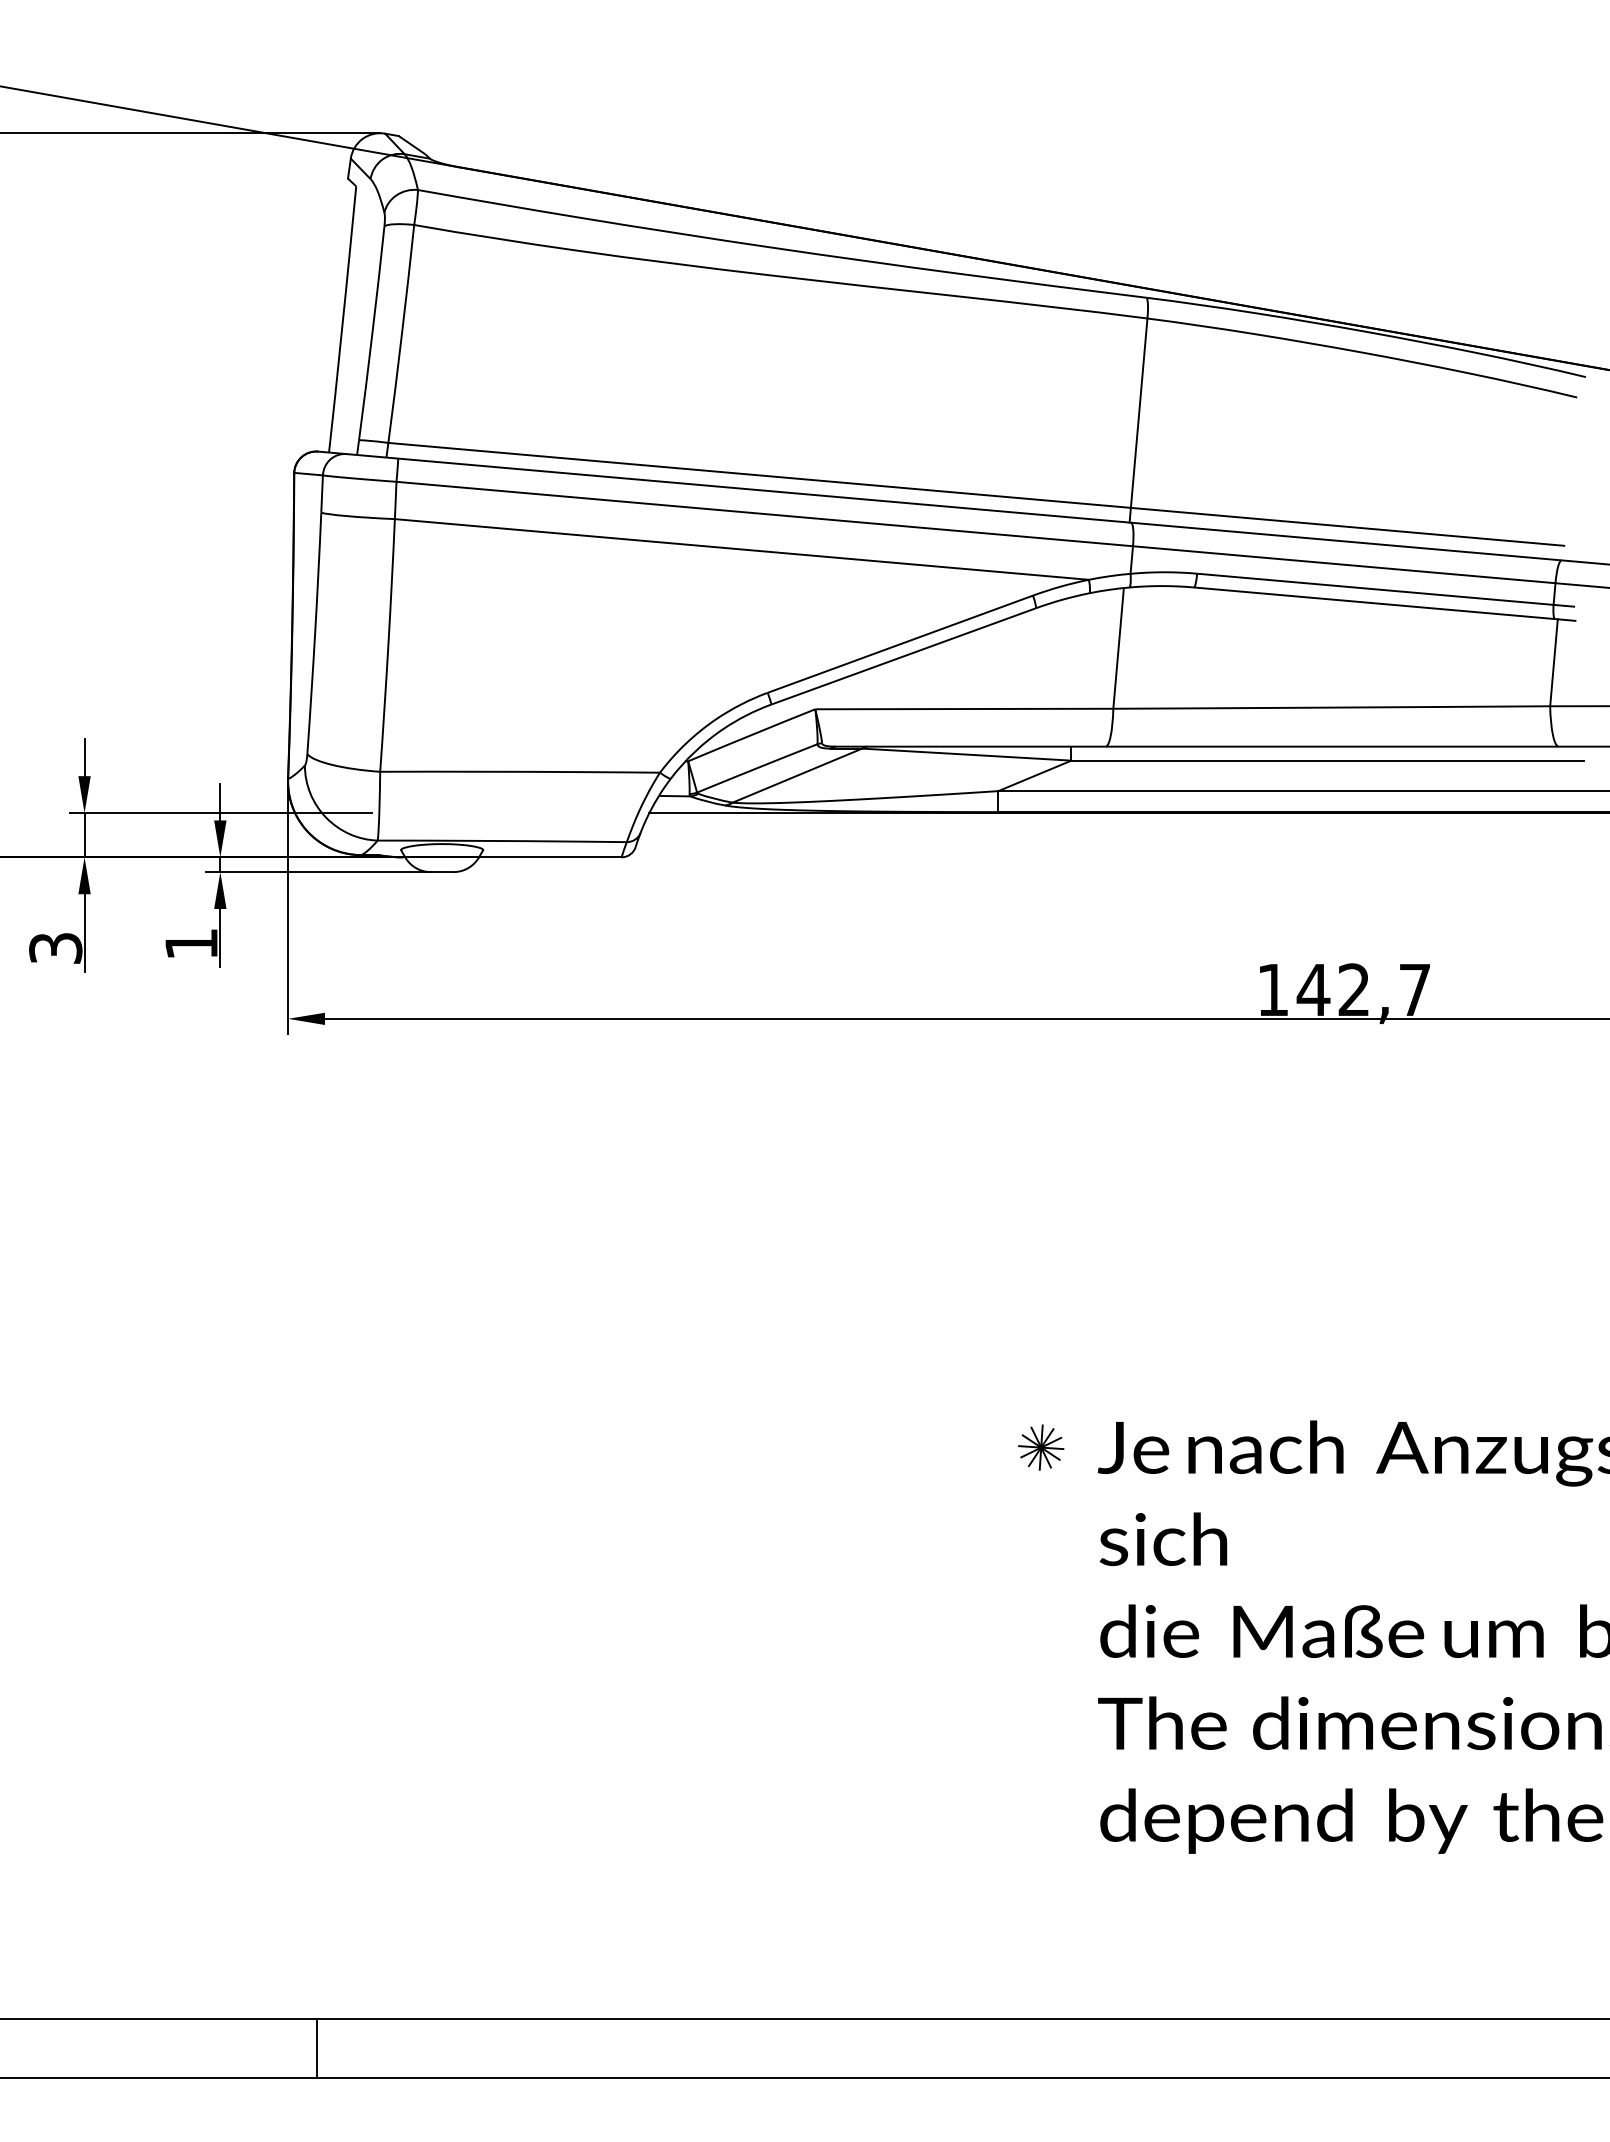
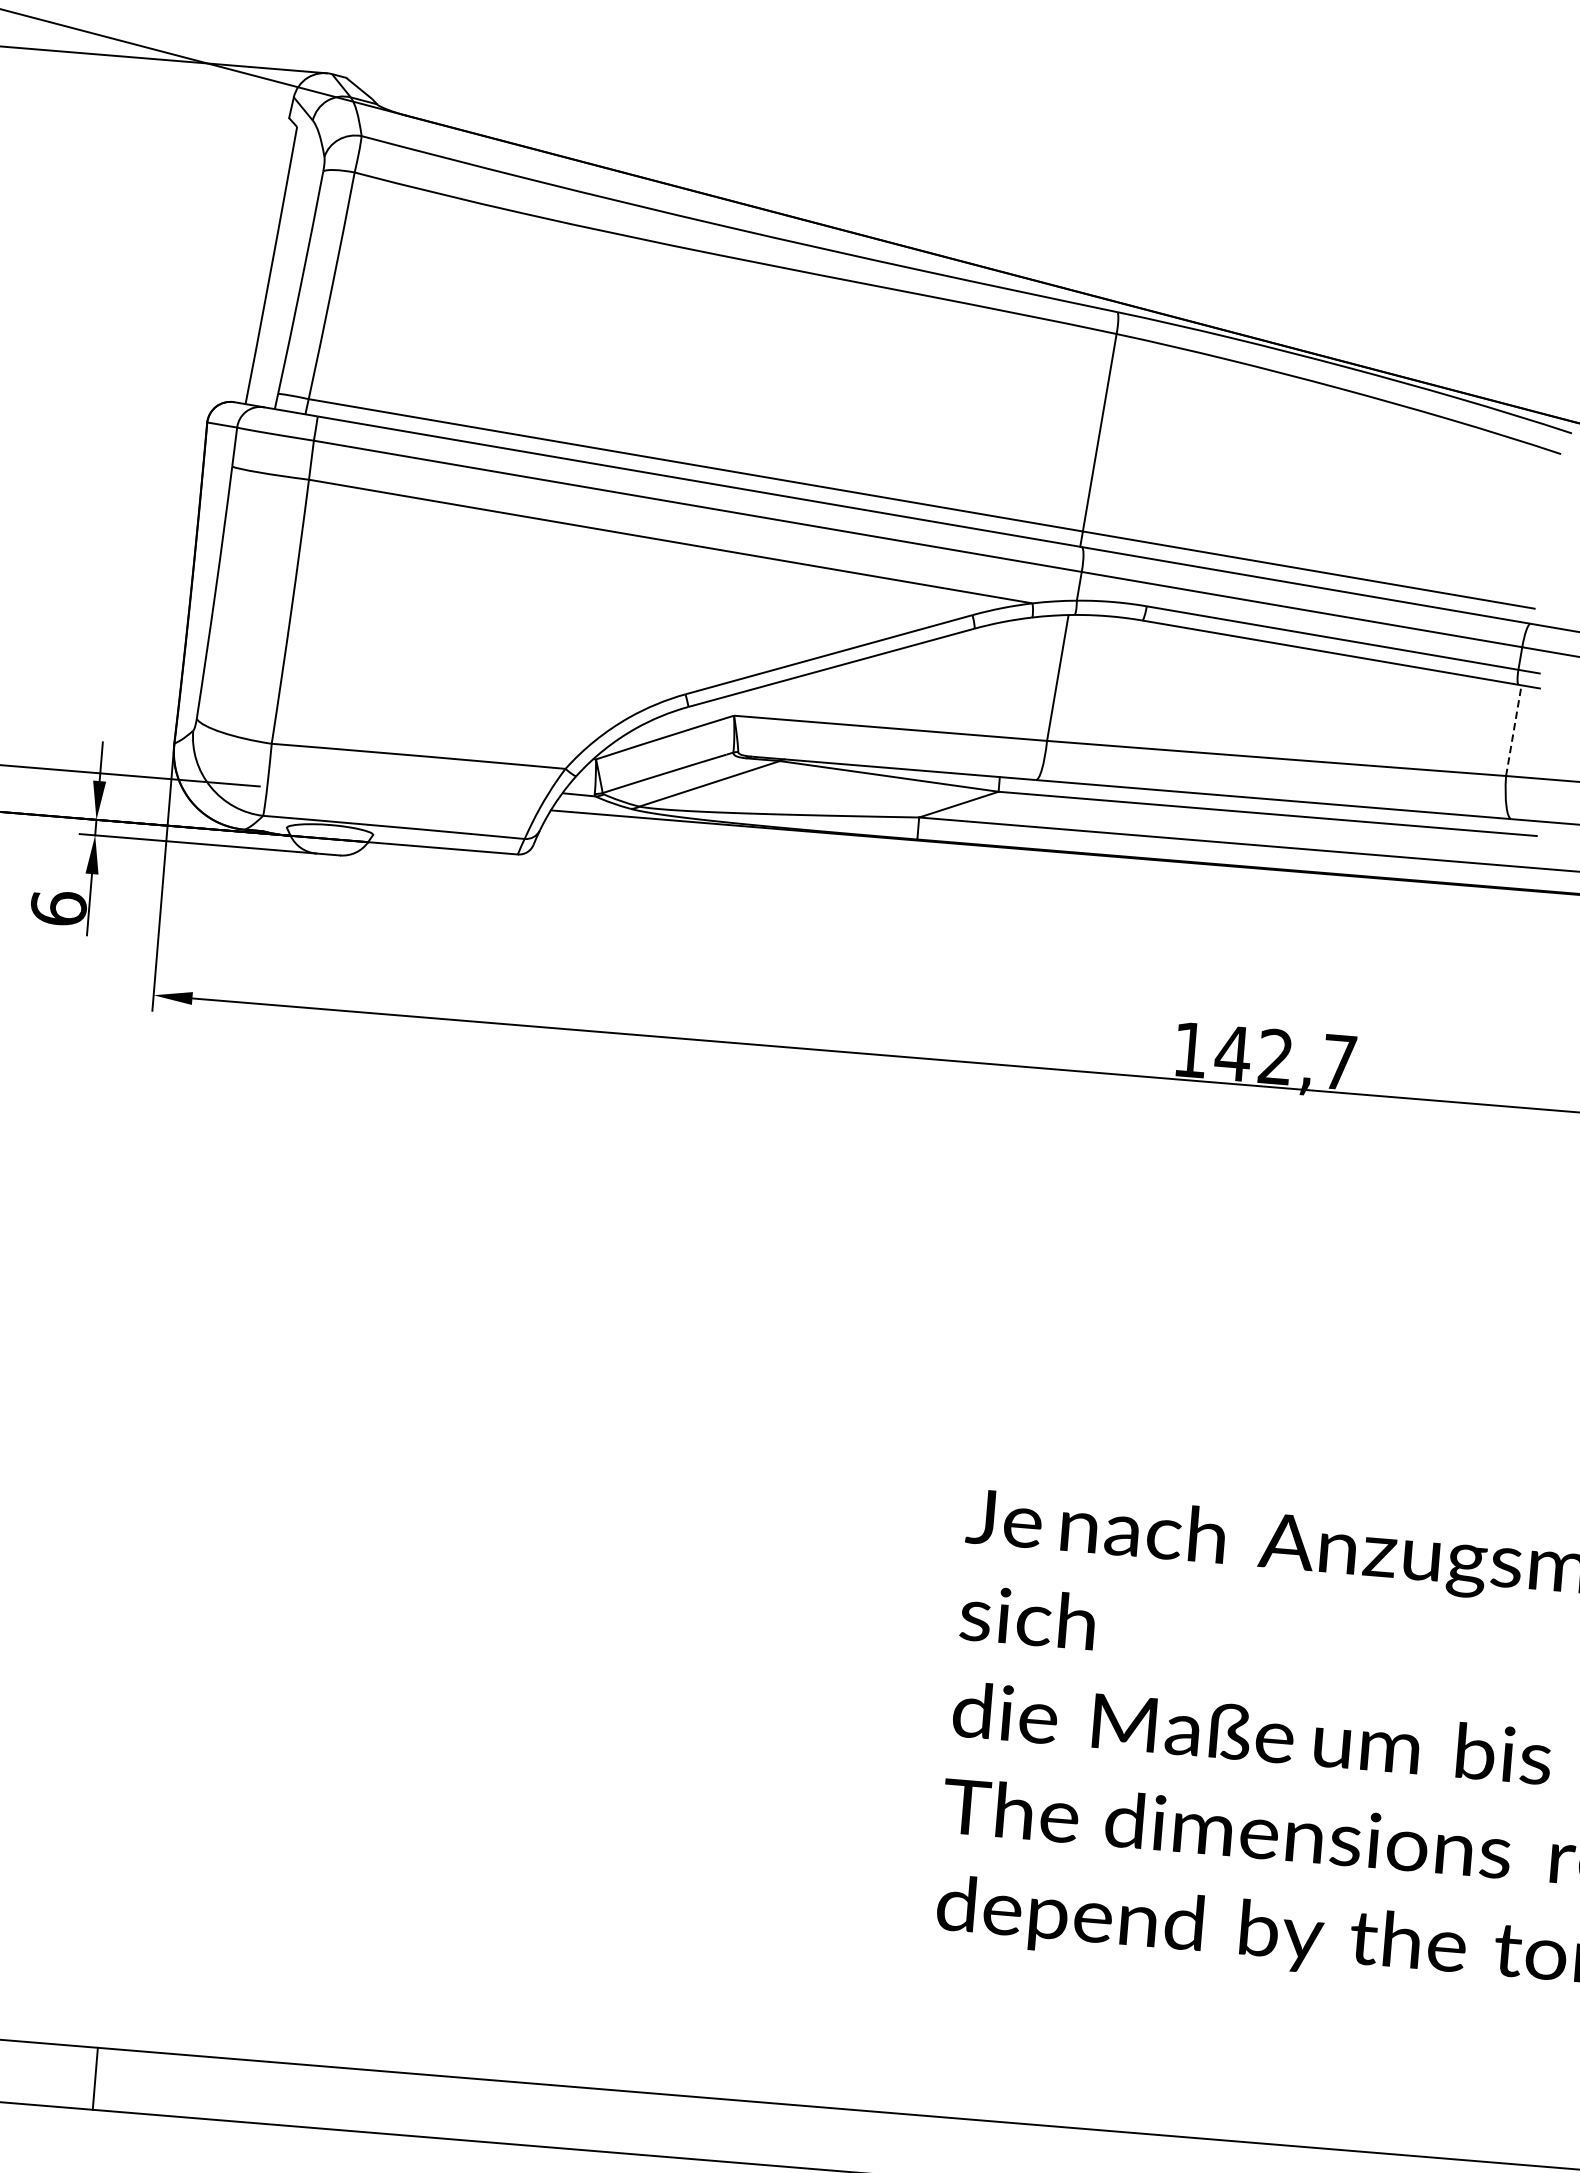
line: (1553, 662) -> (1513, 730), solid -> dashed
text: (191, 943) -> (58, 907), 1 -> 6
part: (1041, 1447) -> (907, 1510), removed

